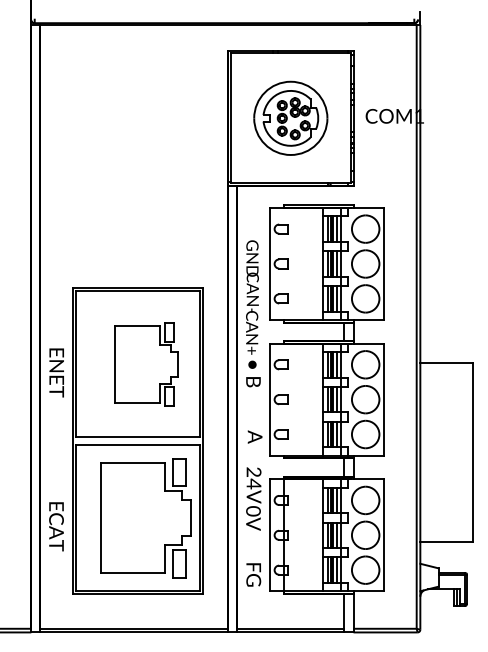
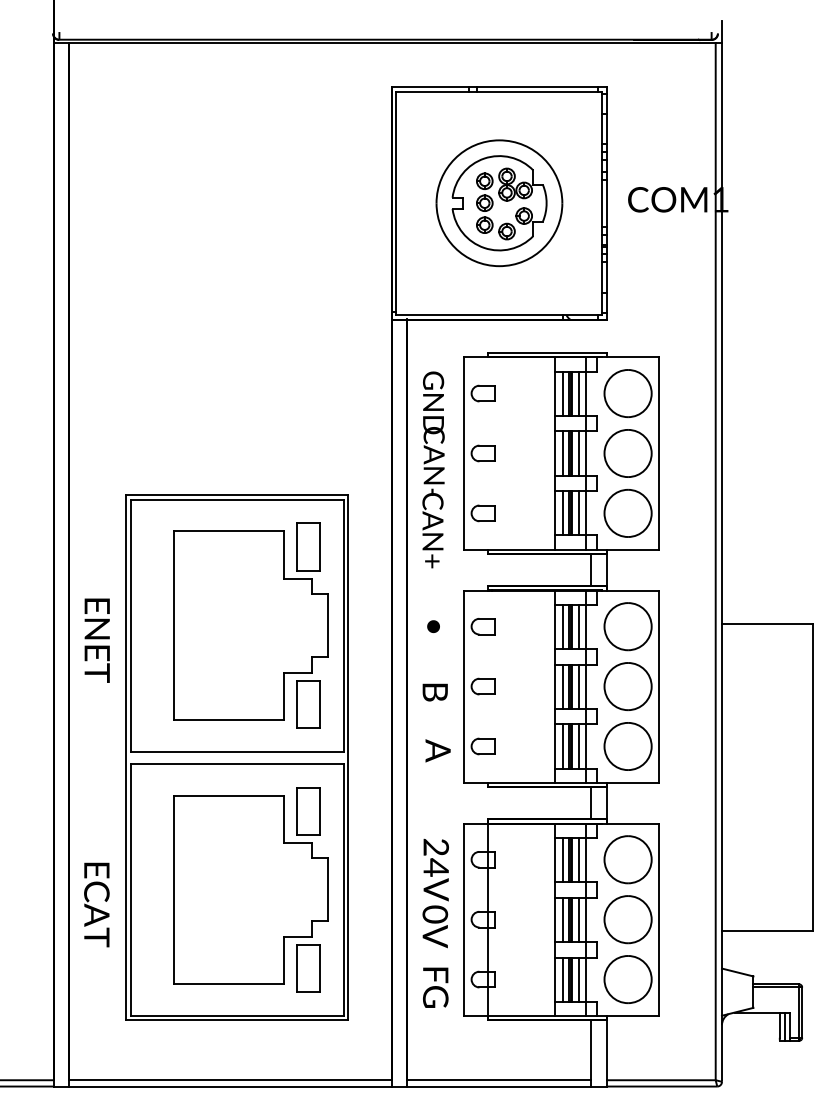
text: (252, 297) -> (433, 469), moved
part: (145, 364) -> (249, 626), size x1.43
text: (253, 382) -> (435, 693), moved
text: (253, 498) -> (435, 892), moved

